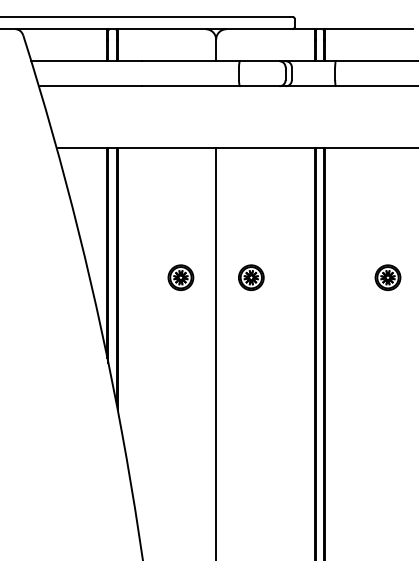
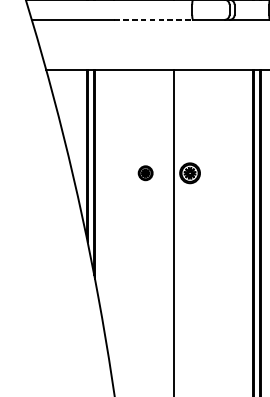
line: (191, 86) -> (154, 20), solid -> dashed
part: (180, 277) -> (145, 173), size x0.7
part: (251, 277) -> (190, 173), moved

